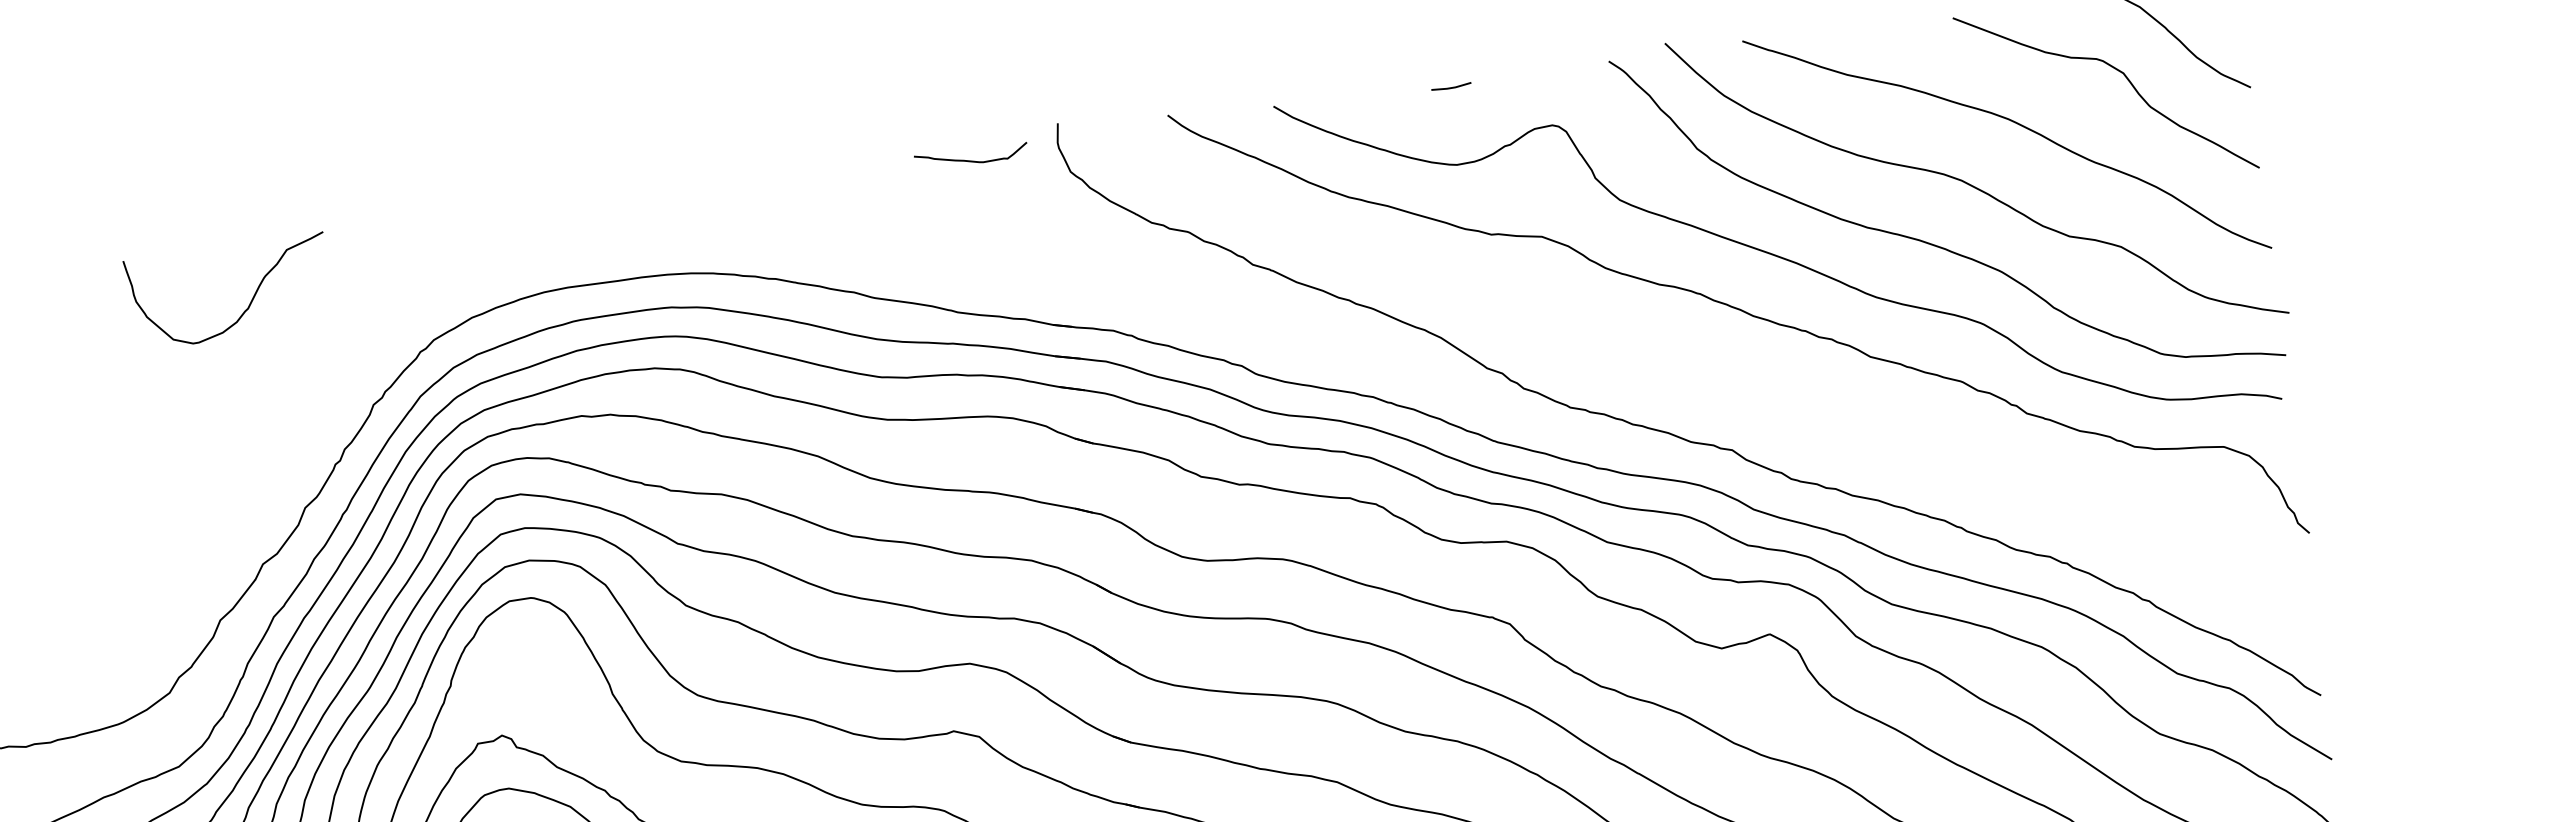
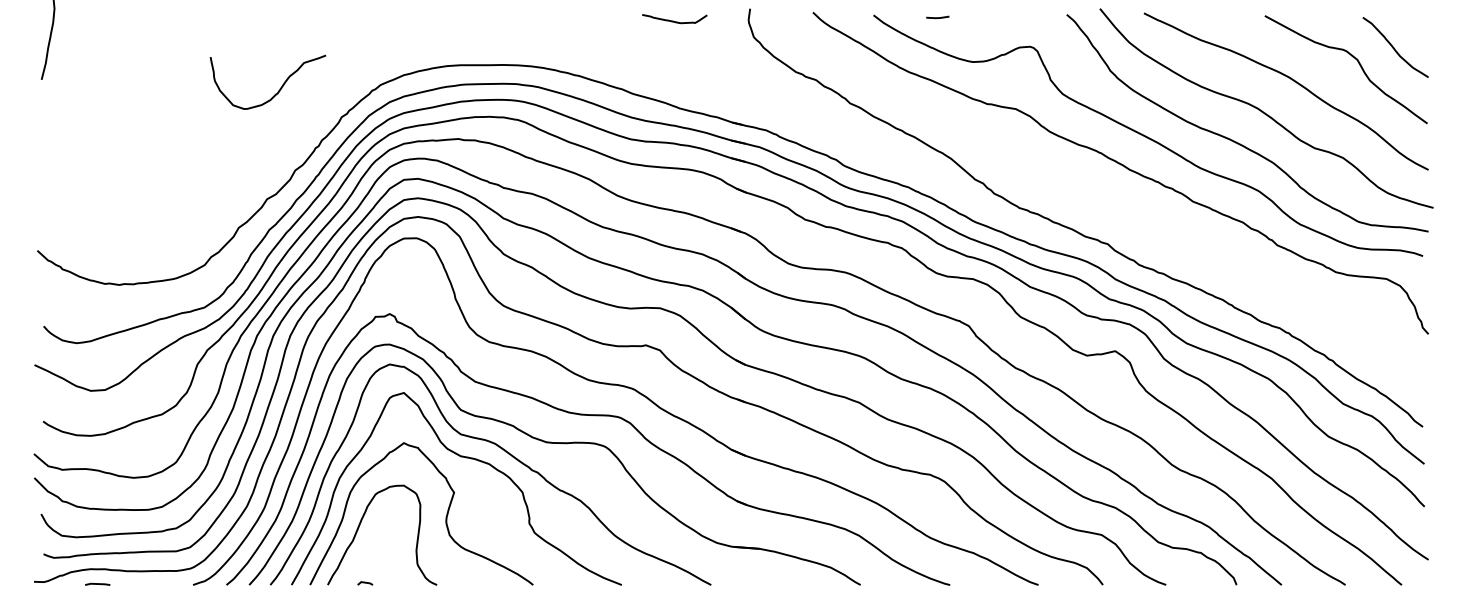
line: (1450, 87) -> (937, 17), moved
curve: (969, 159) -> (673, 20), moved
curve: (249, 299) -> (279, 88), moved

